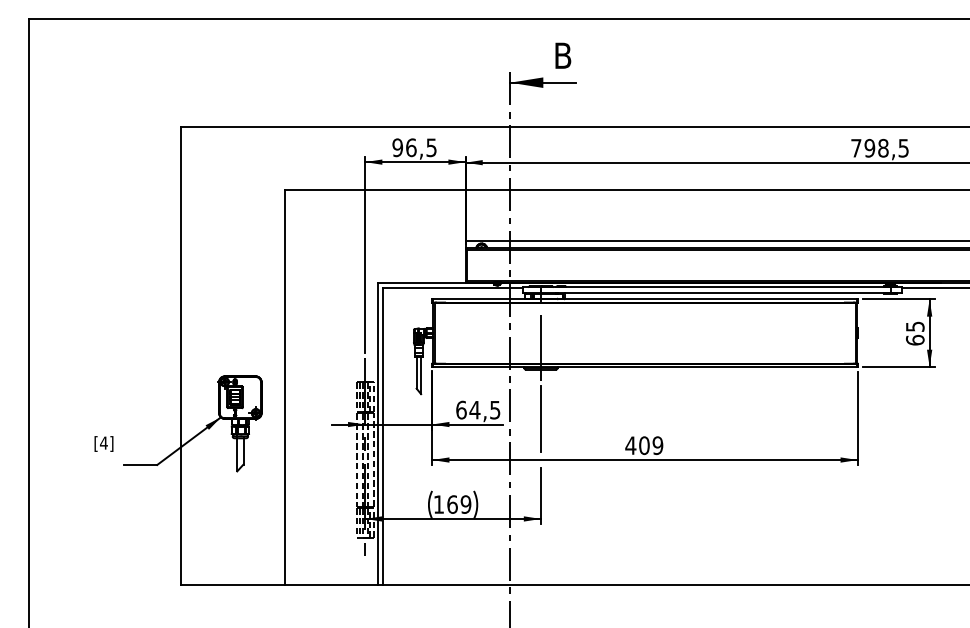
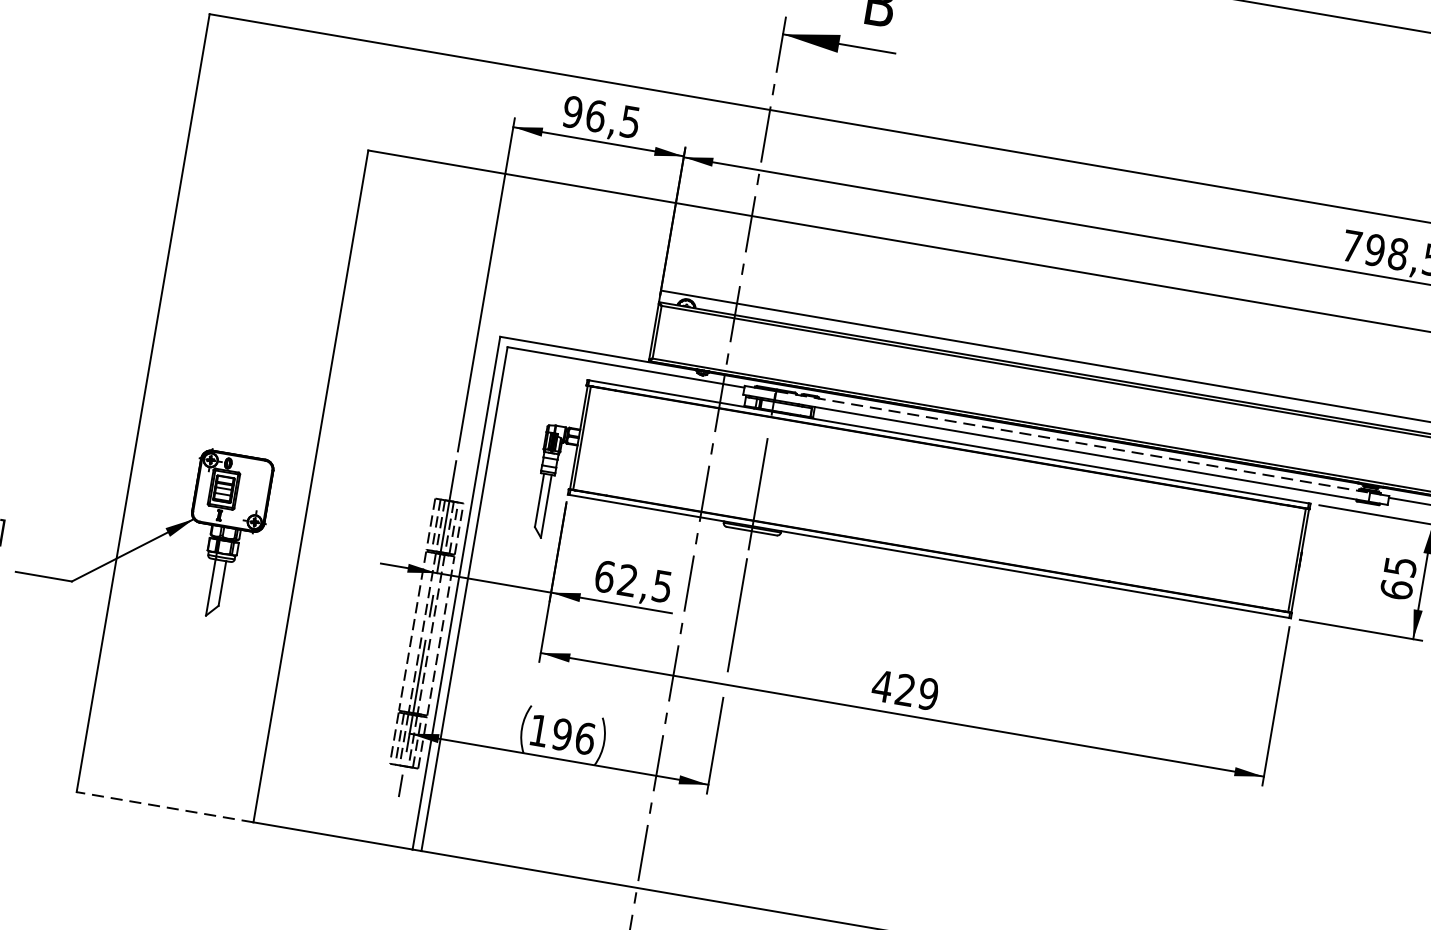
line: (716, 287) -> (1074, 442), solid -> dashed
text: (474, 409) -> (627, 579), 64,5 -> 62,5
text: (644, 445) -> (905, 689), 409 -> 429
text: (459, 504) -> (574, 736), 169 -> 196
line: (232, 584) -> (165, 806), solid -> dashed

